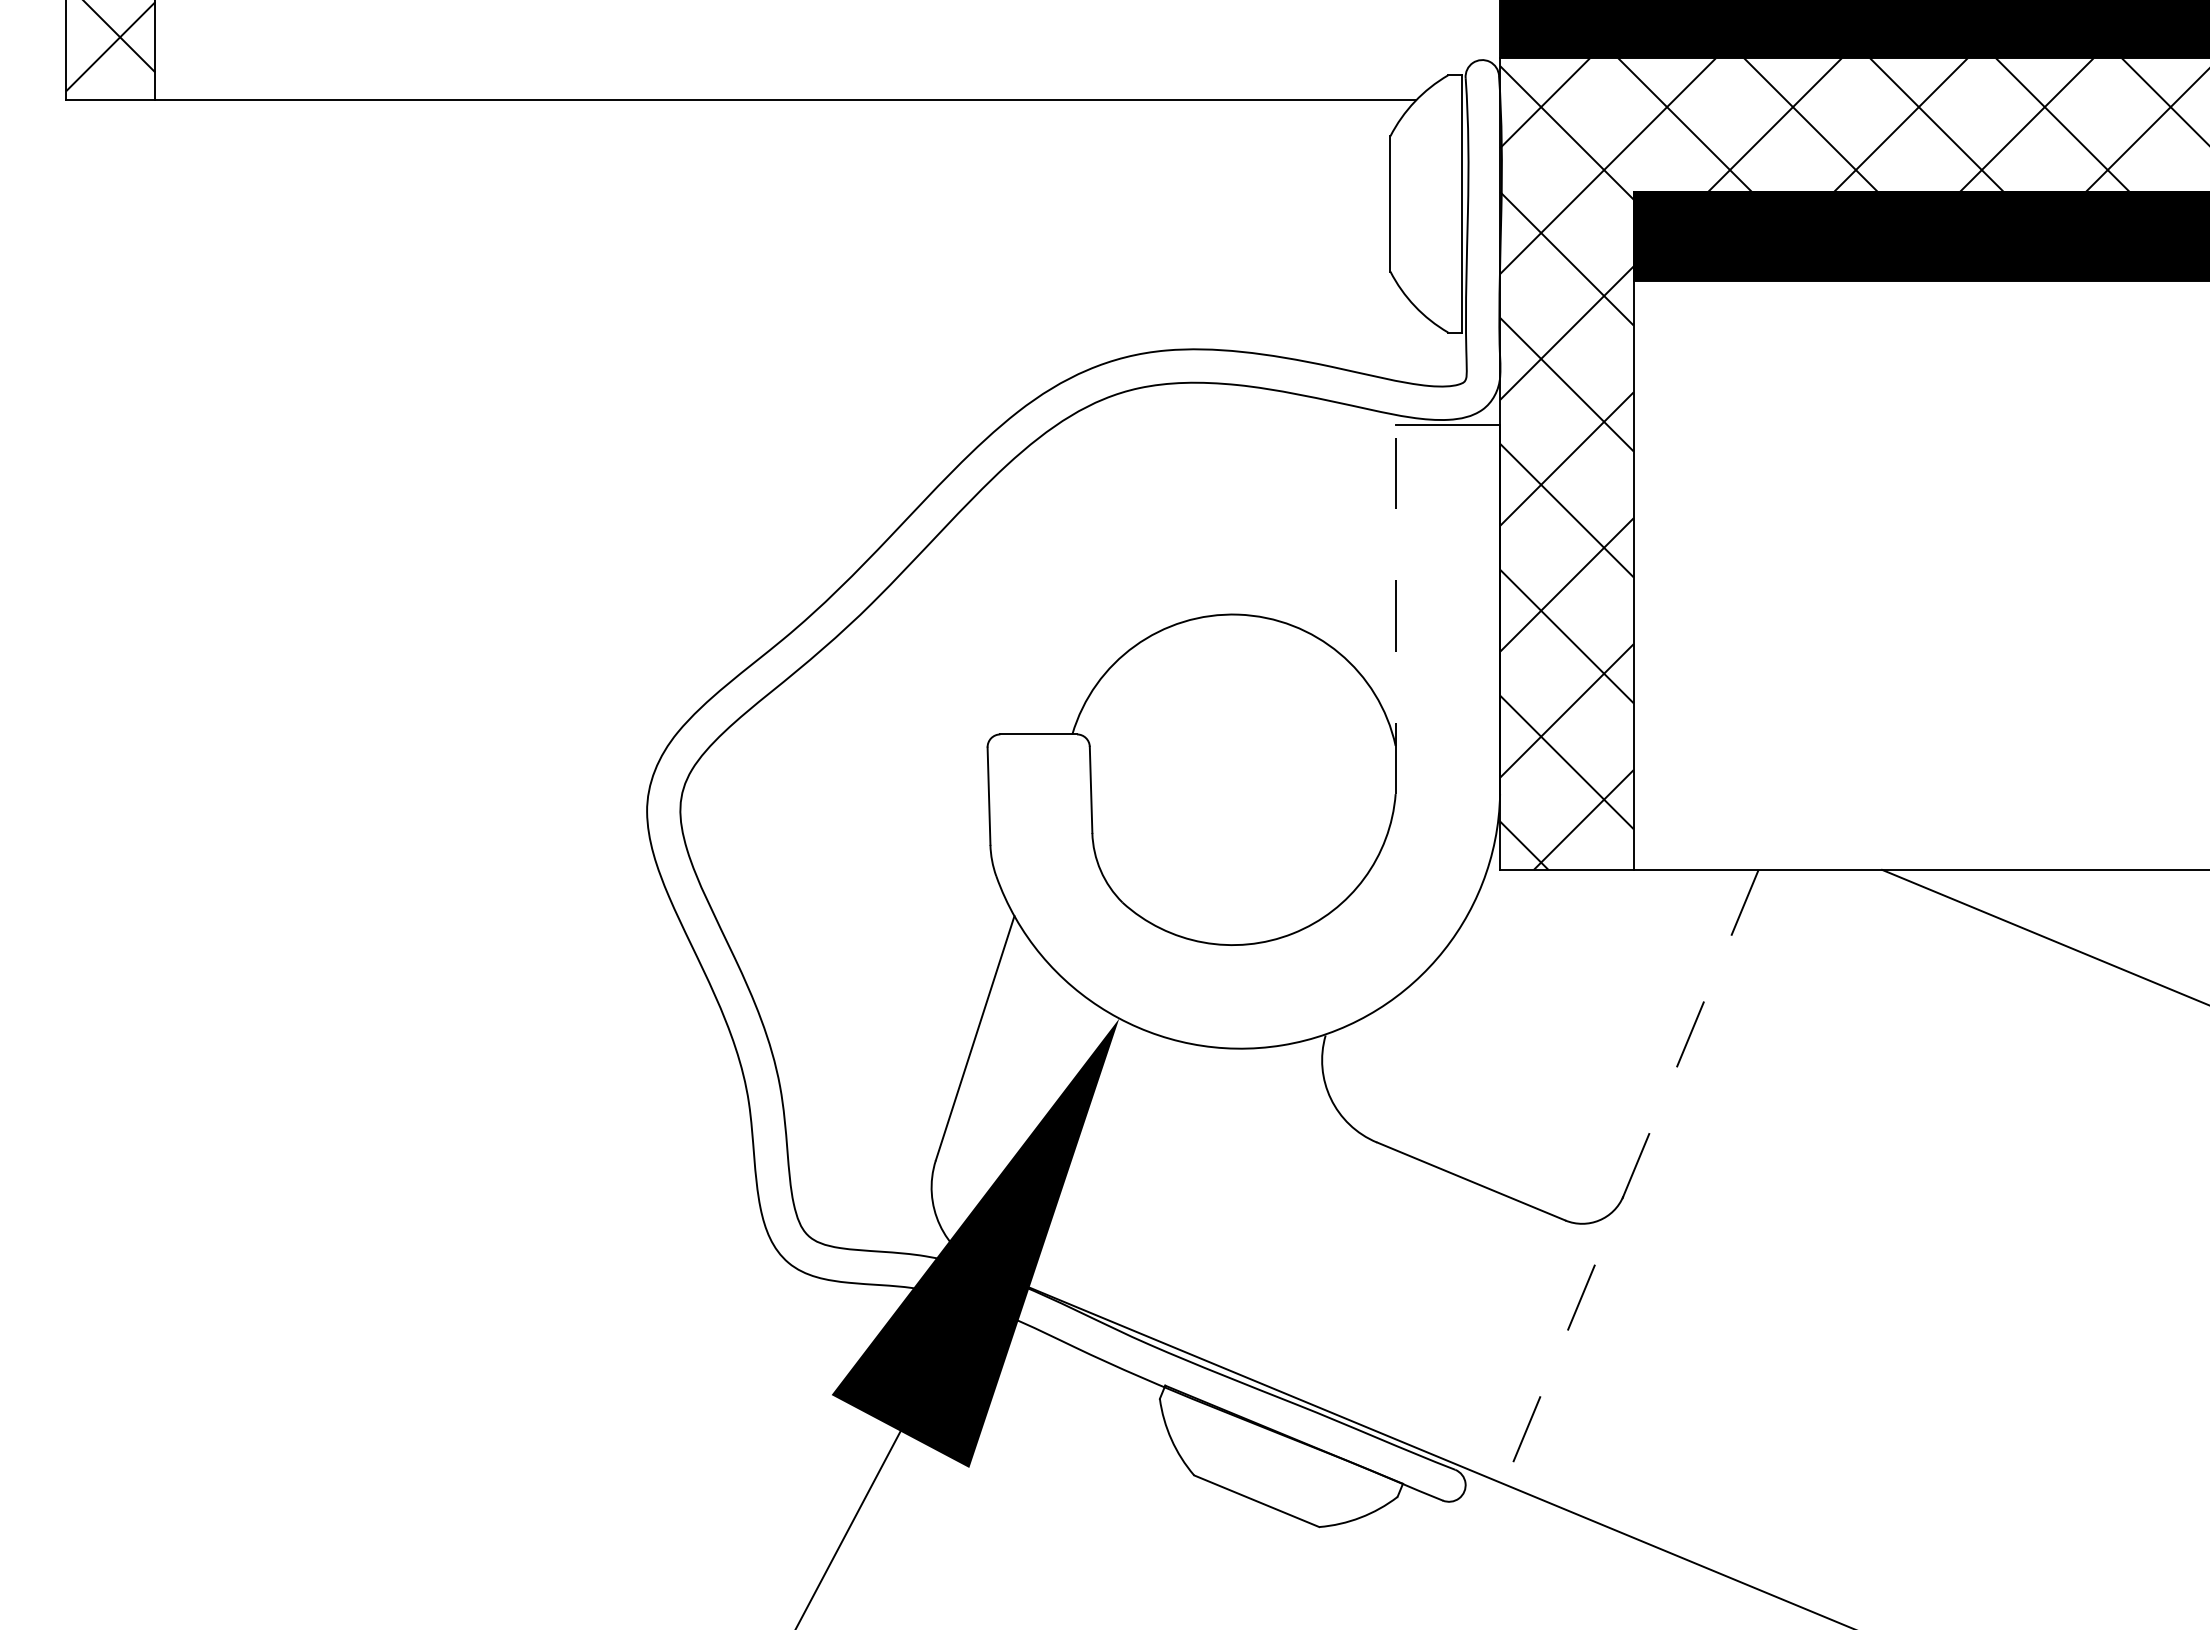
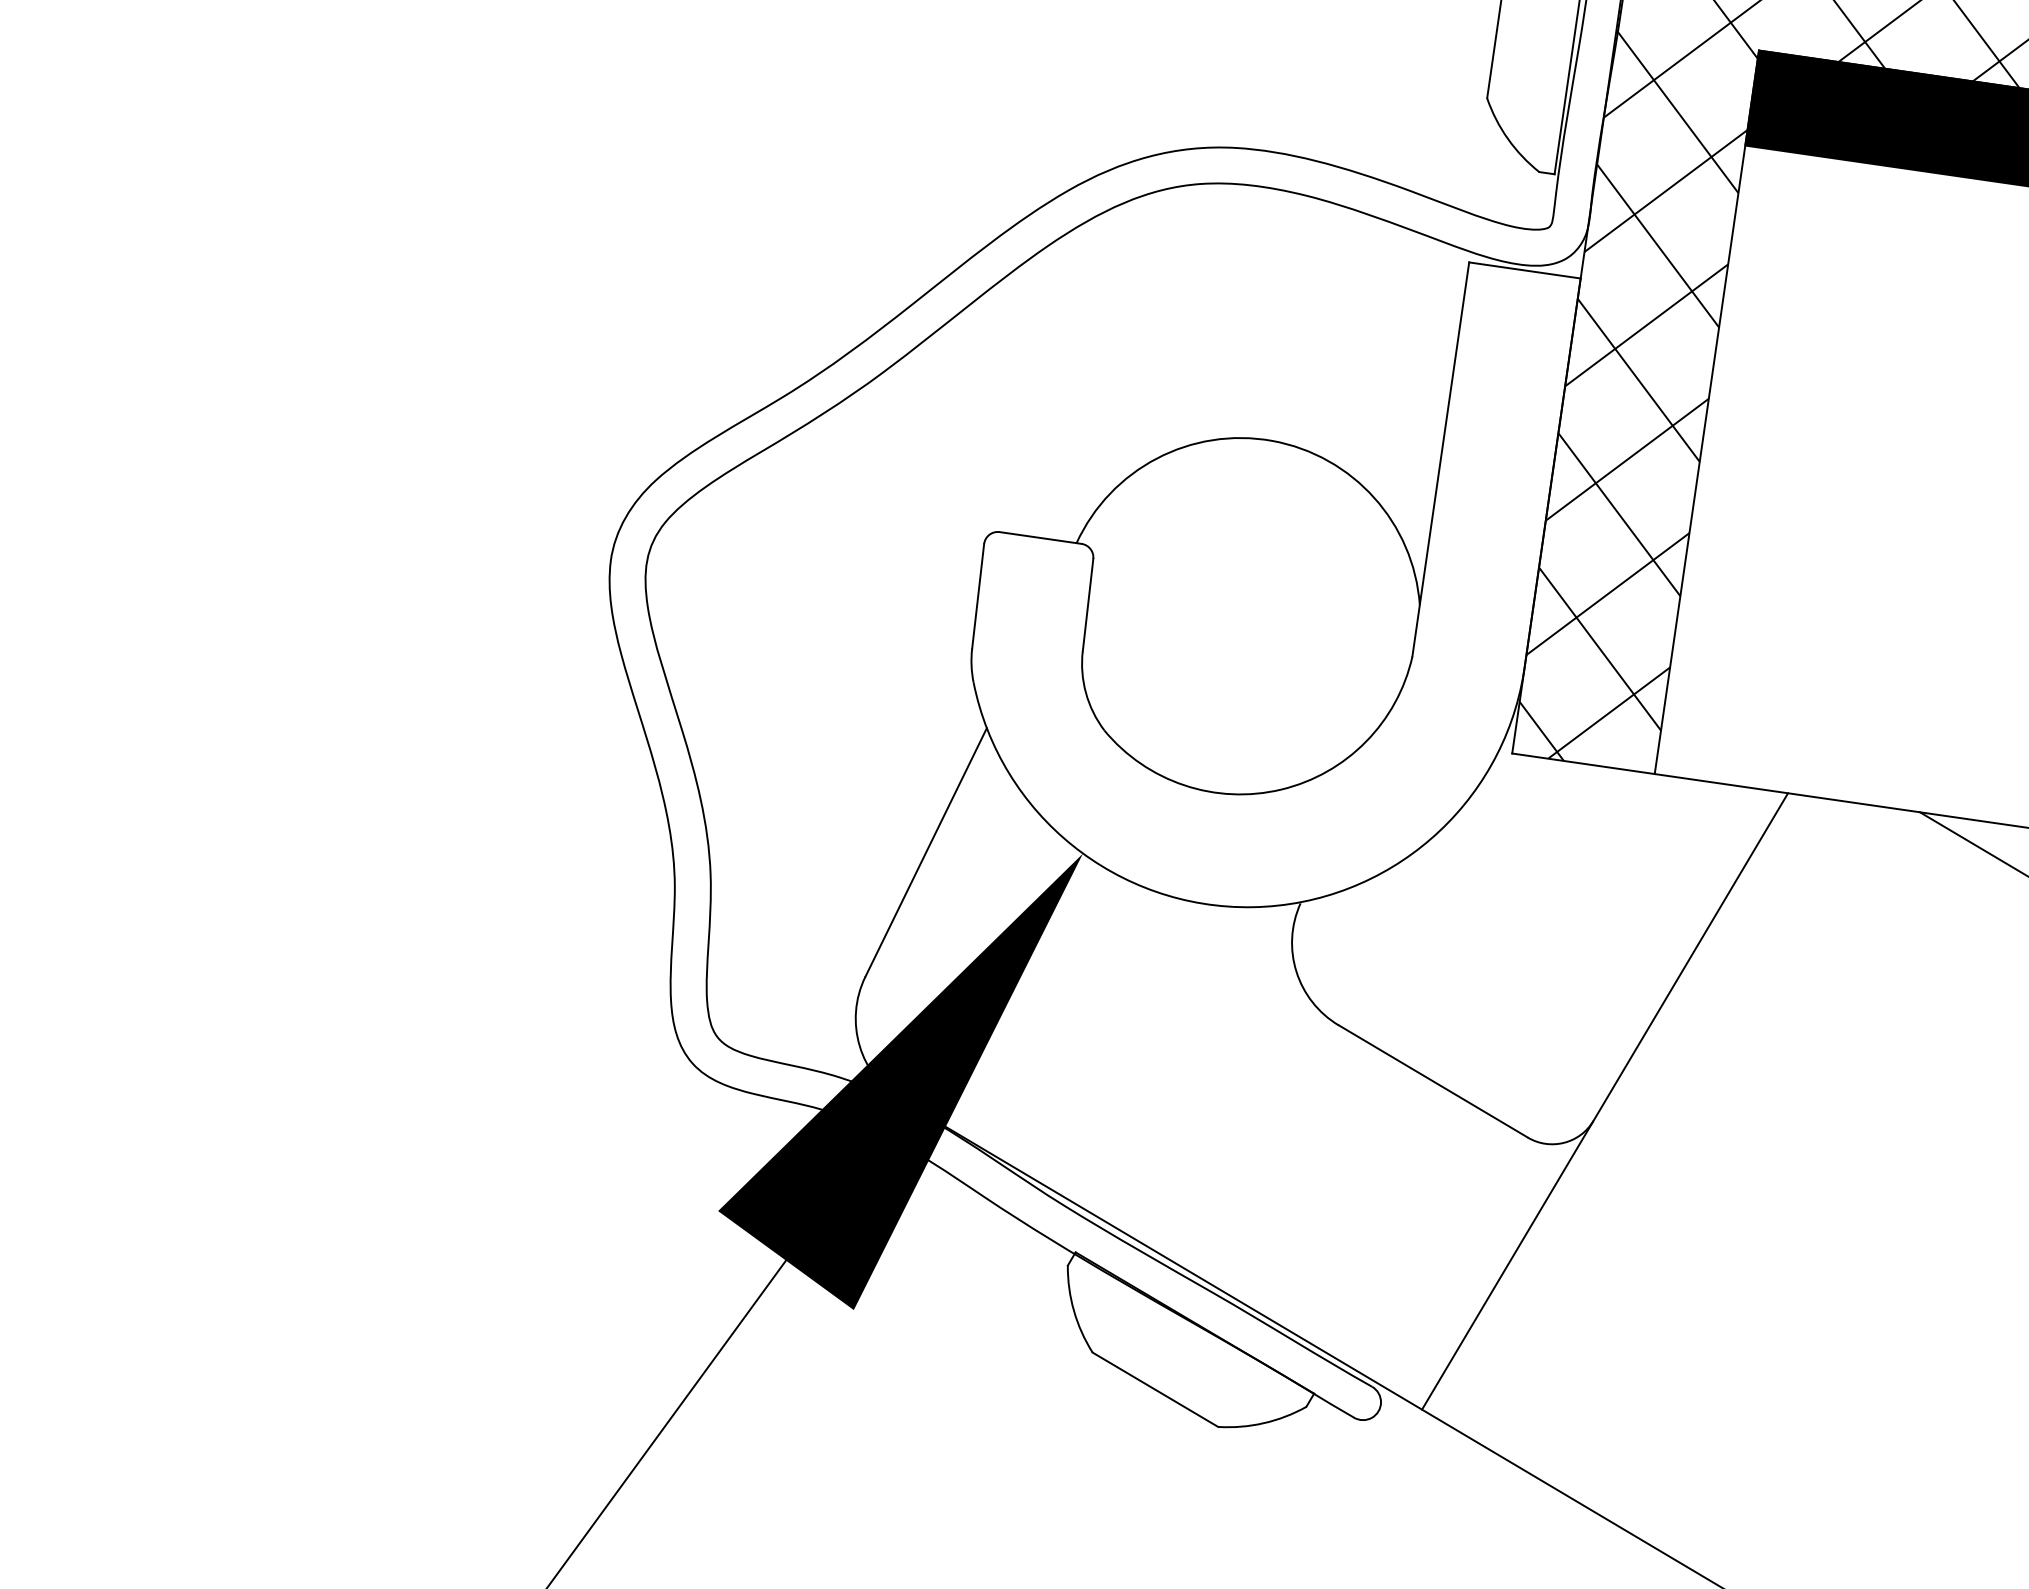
line: (1395, 609) -> (1440, 459), dashed -> solid
line: (1631, 1177) -> (1605, 1101), dashed -> solid

